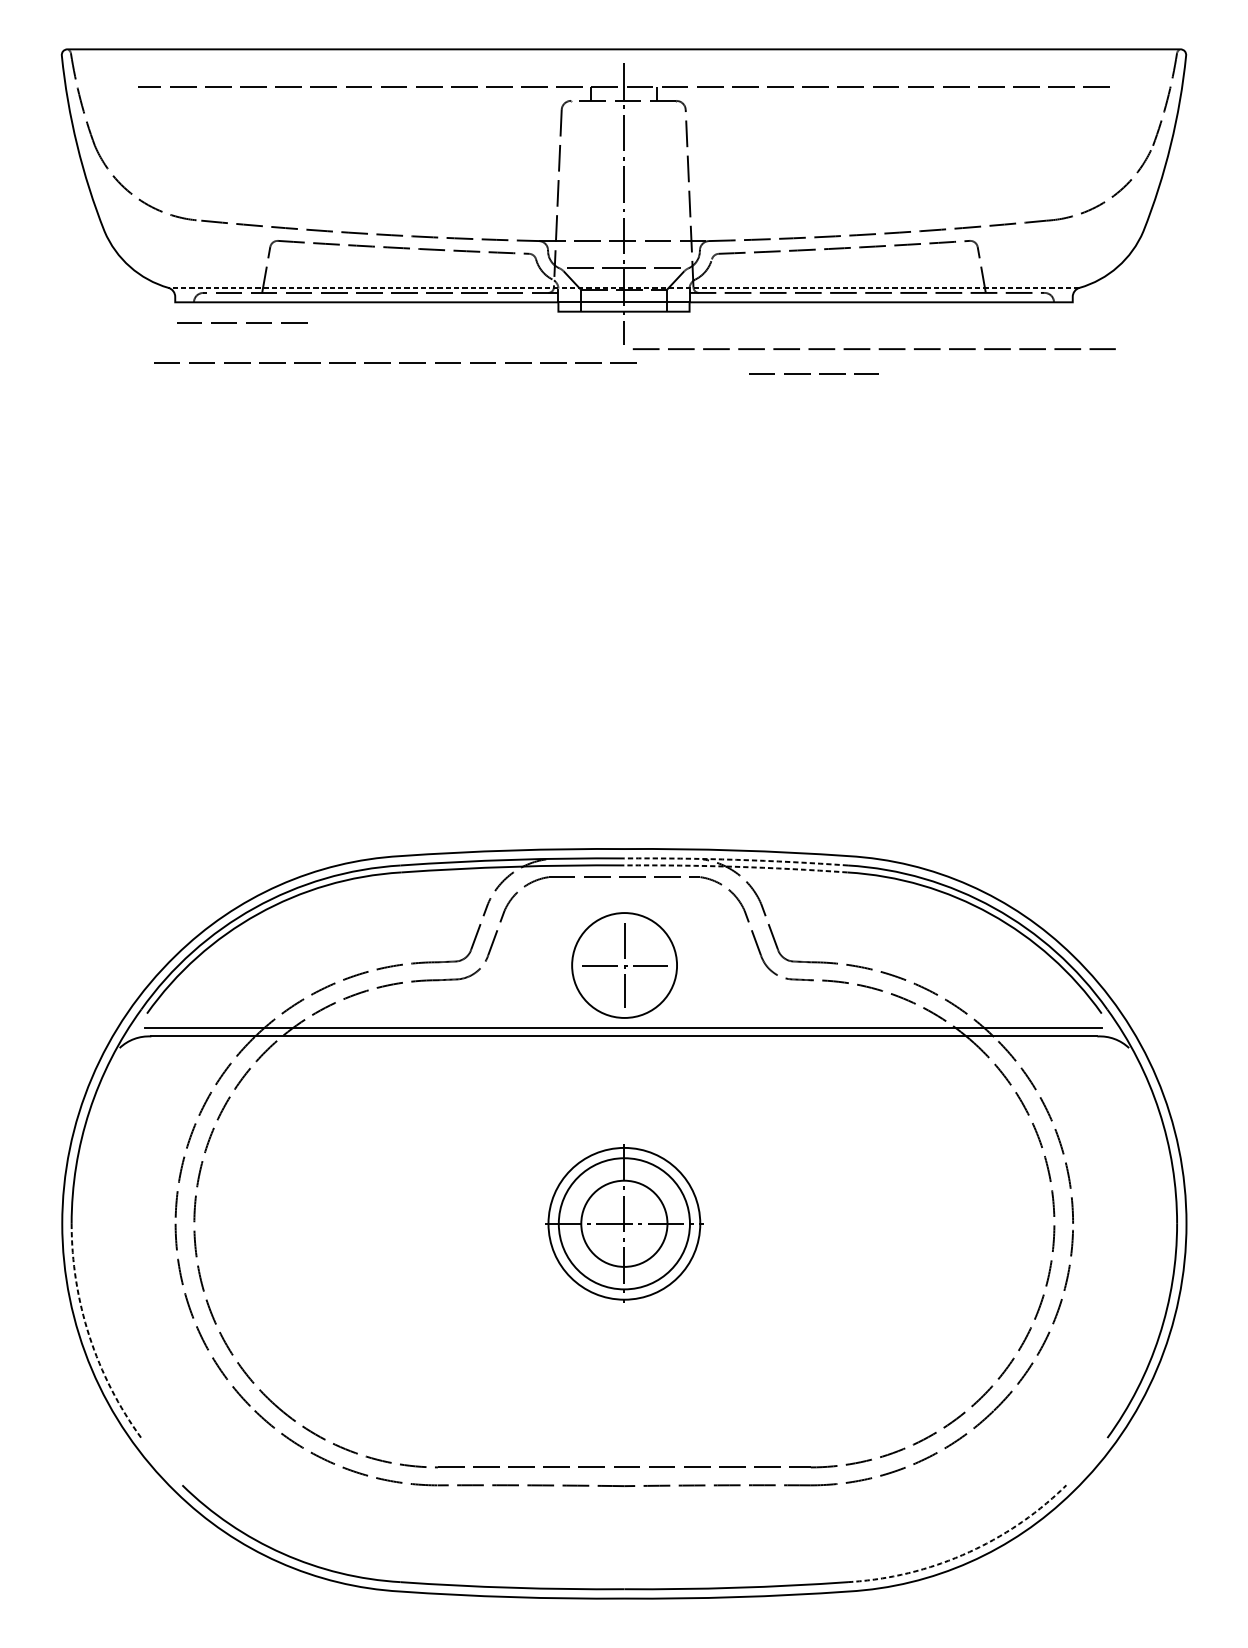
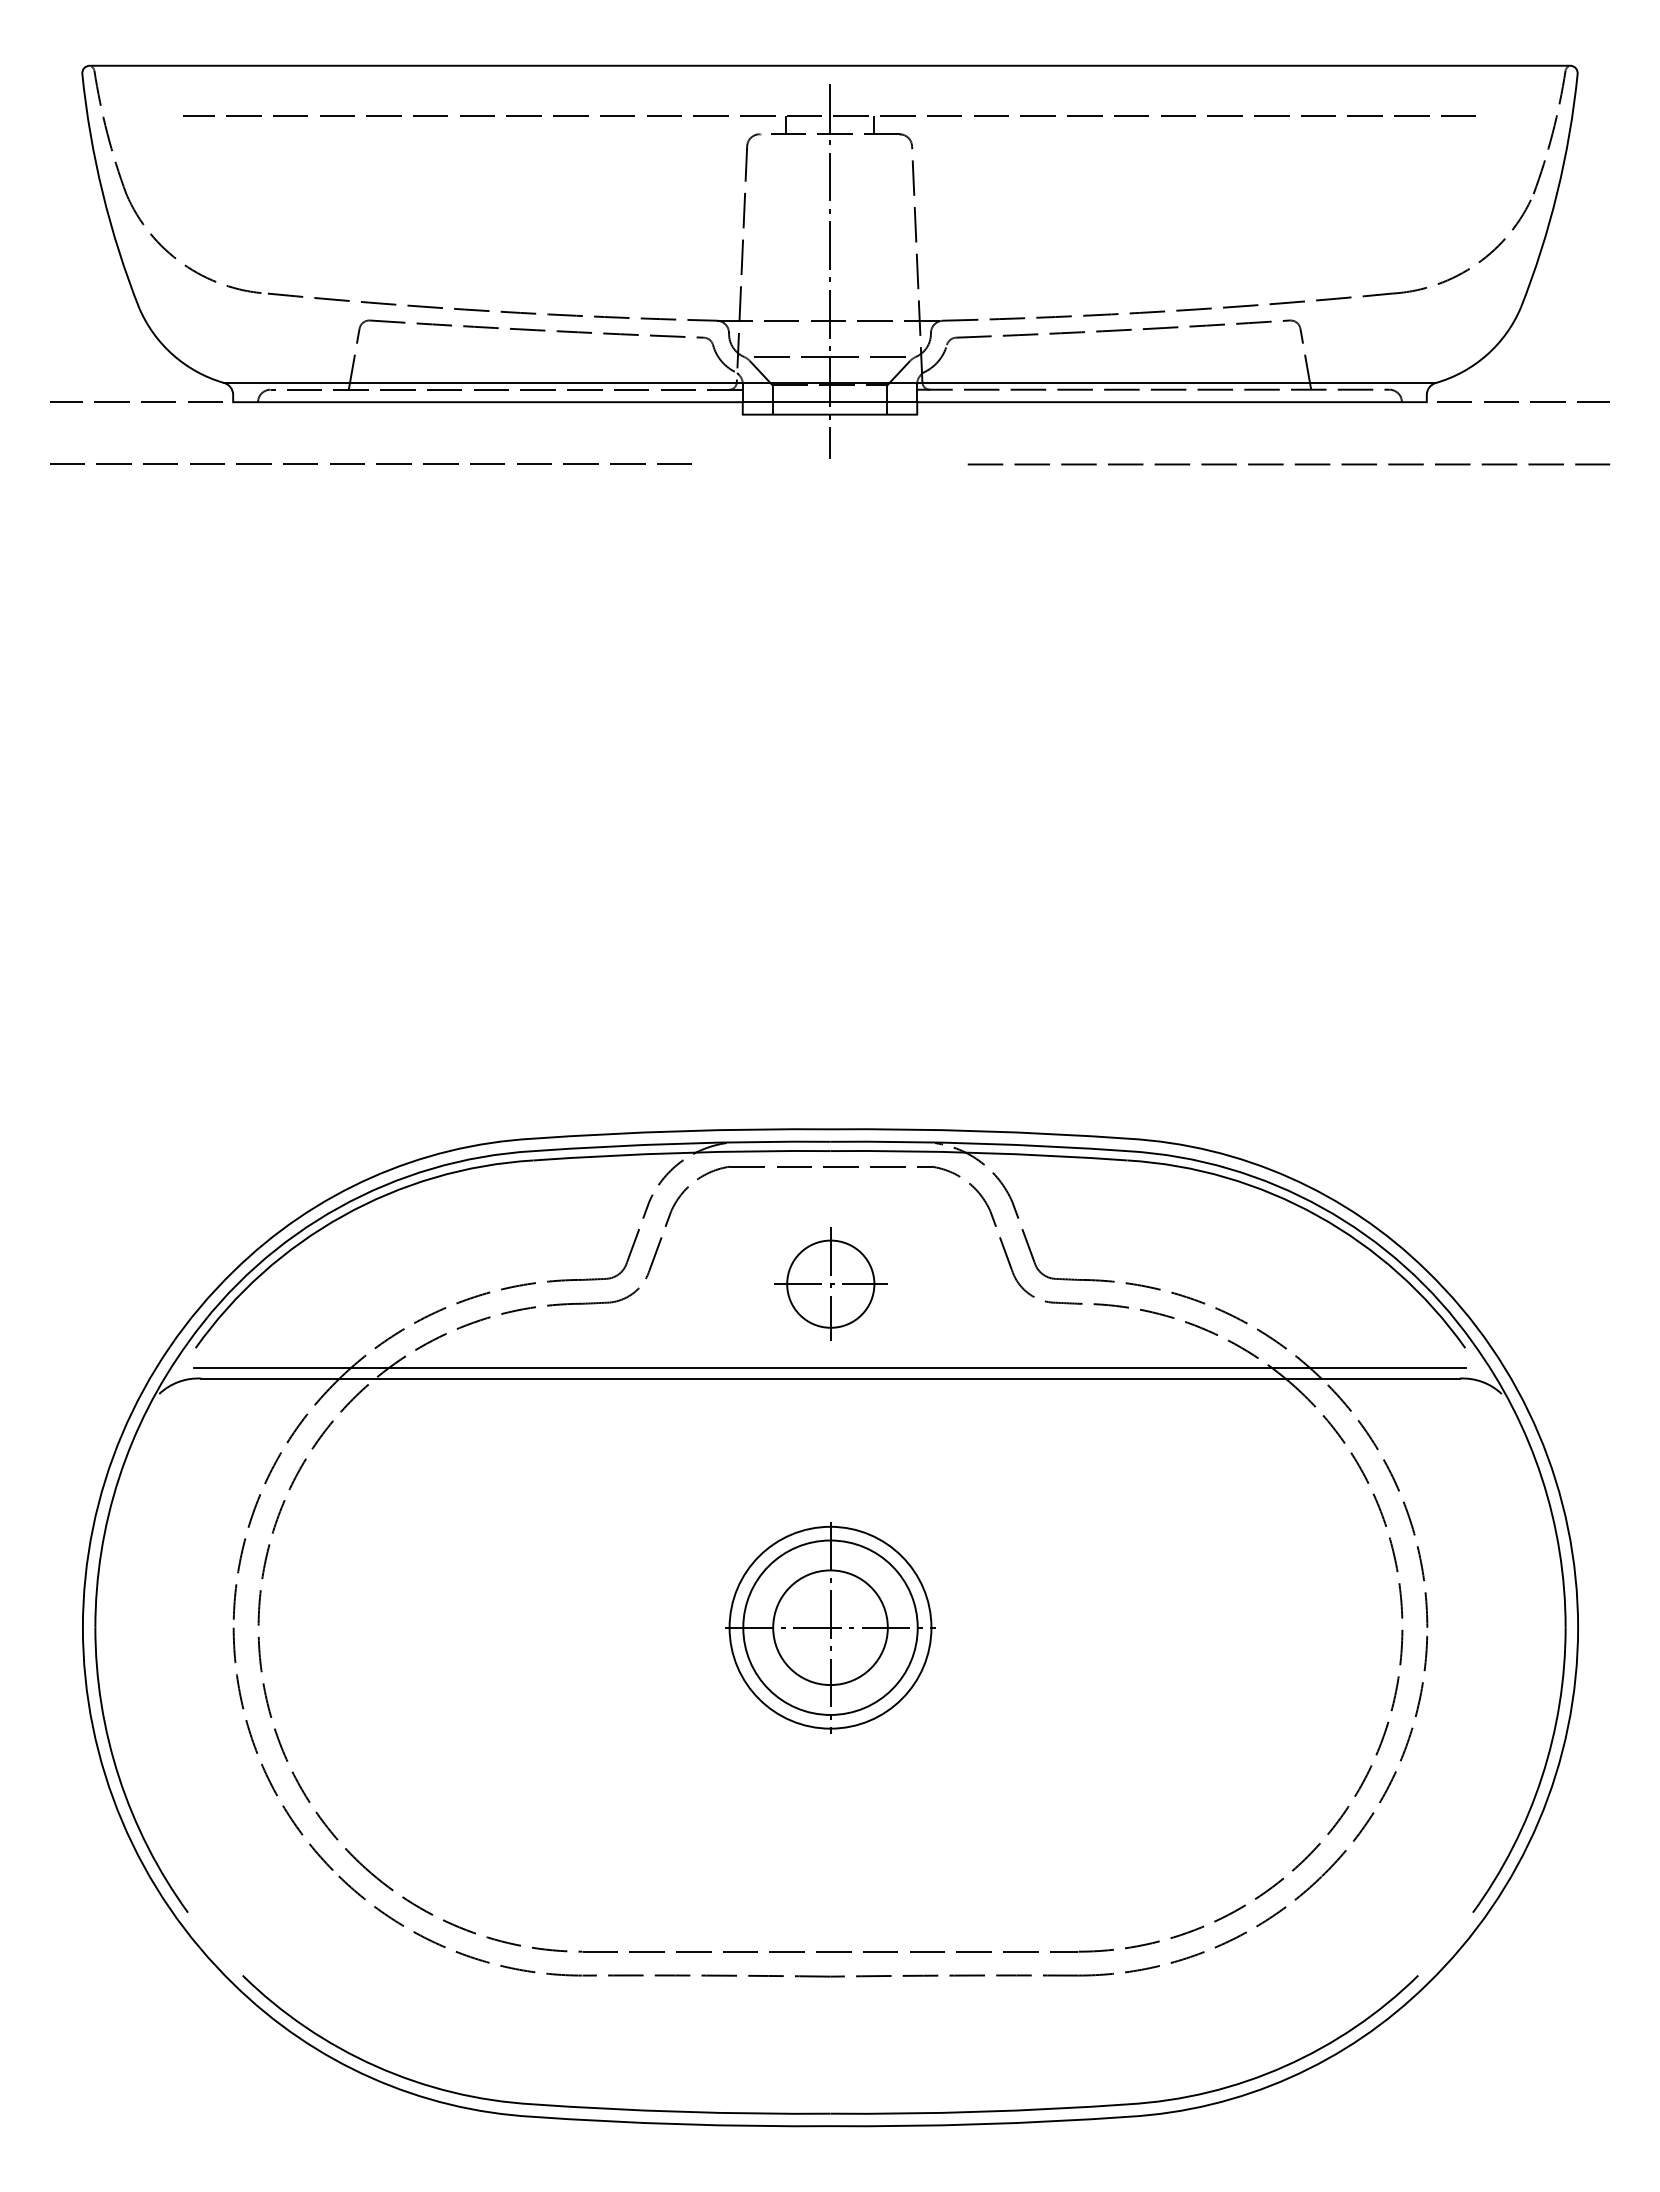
line: (623, 287) -> (829, 382), dashed -> solid
line: (246, 322) -> (141, 401), moved
line: (870, 349) -> (1283, 464), moved
line: (390, 362) -> (364, 463), moved
line: (810, 373) -> (1518, 401), moved
arc: (736, 859) -> (979, 1143), dashed -> solid
arc: (735, 866) -> (978, 1152), dashed -> solid
circle: (624, 964) -> (830, 1283), size x0.62
arc: (89, 1336) -> (119, 1777), dashed -> solid
arc: (965, 1553) -> (1284, 2066), dashed -> solid

